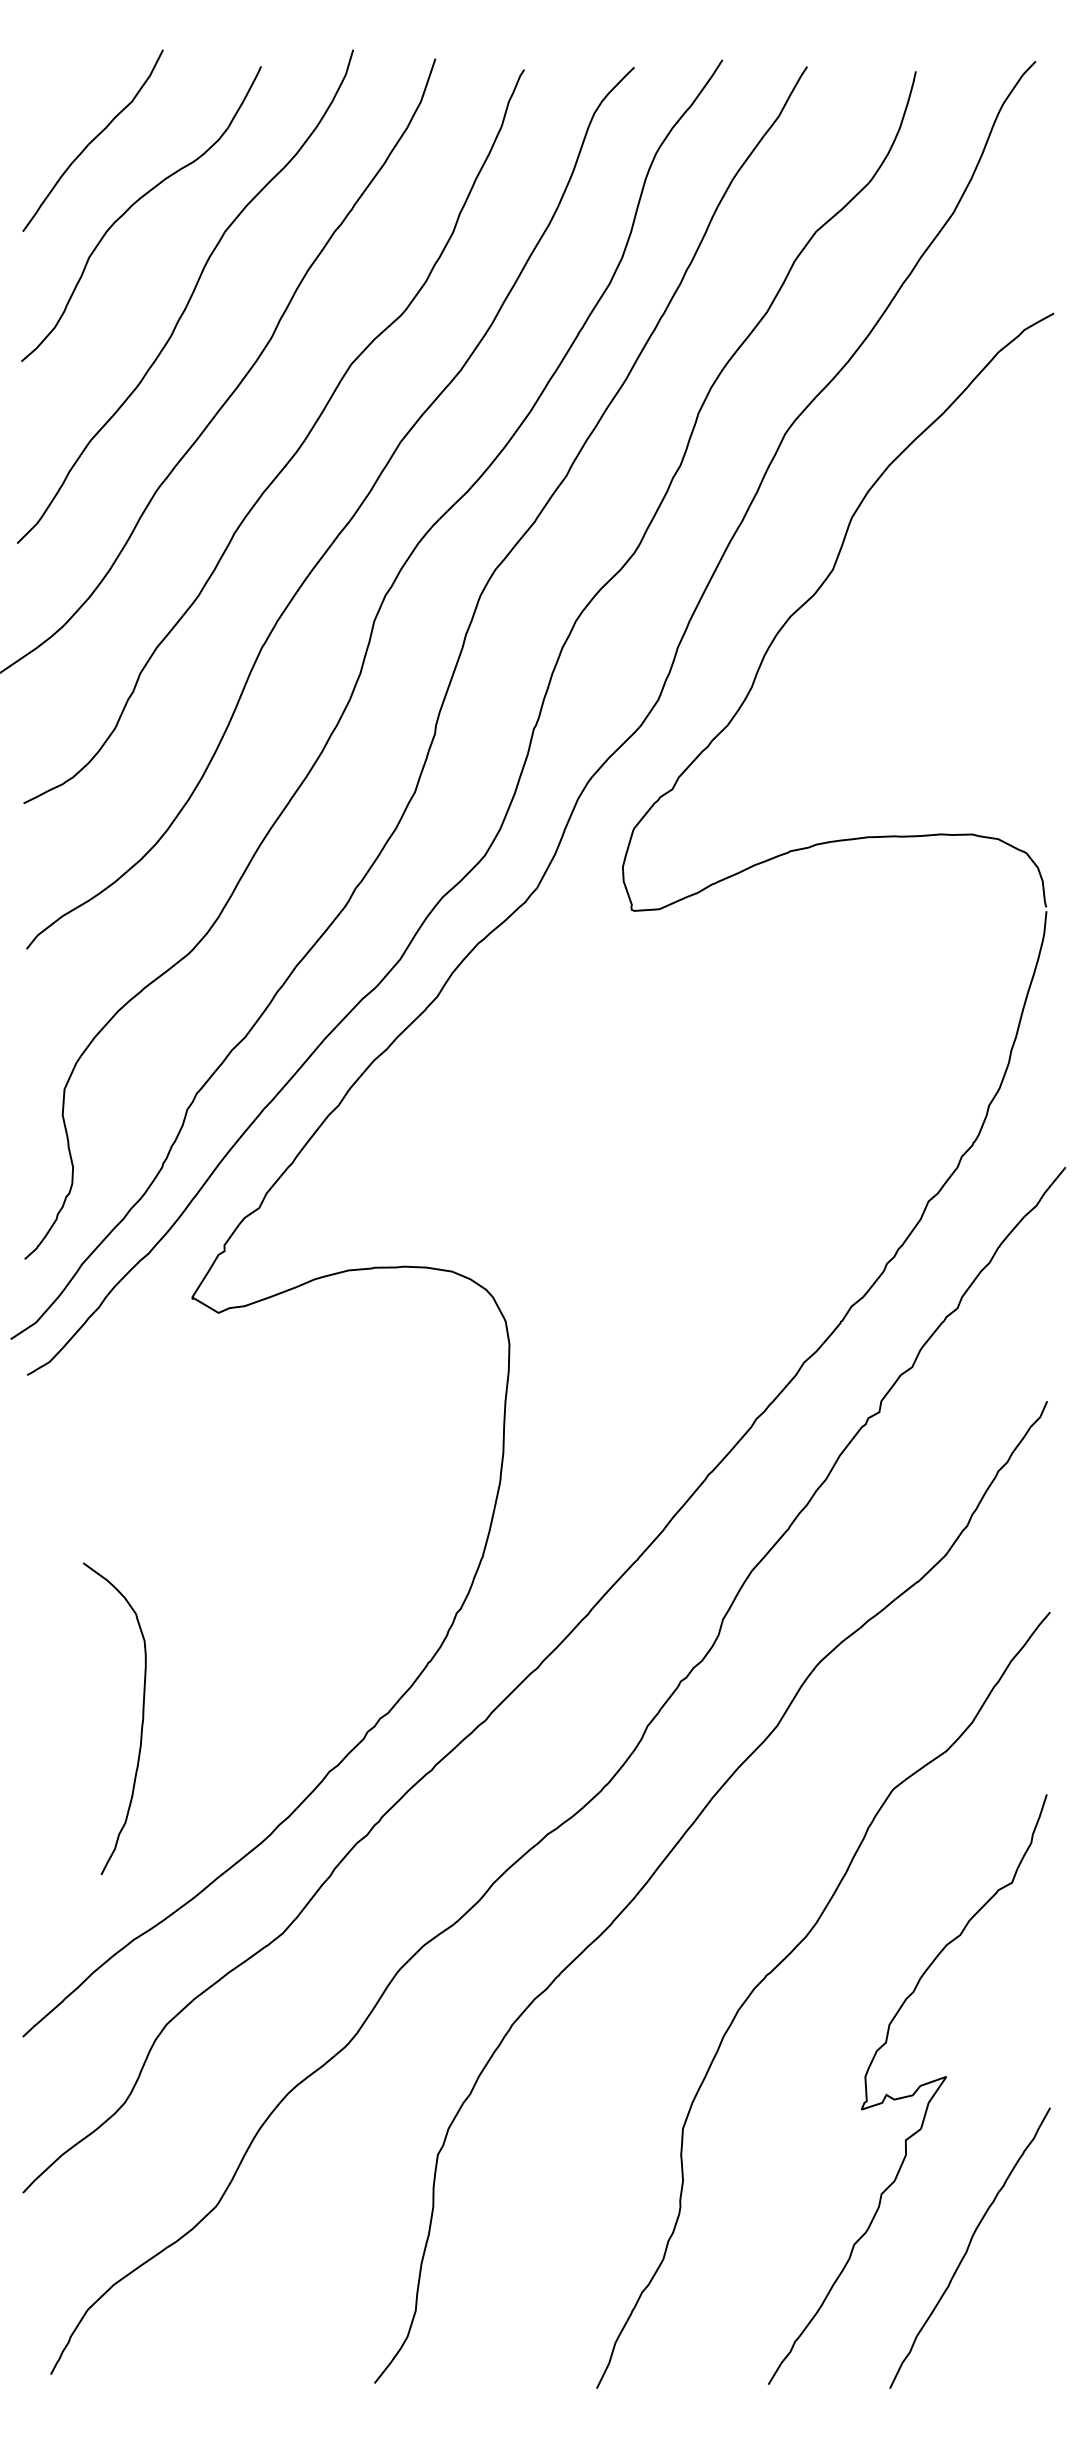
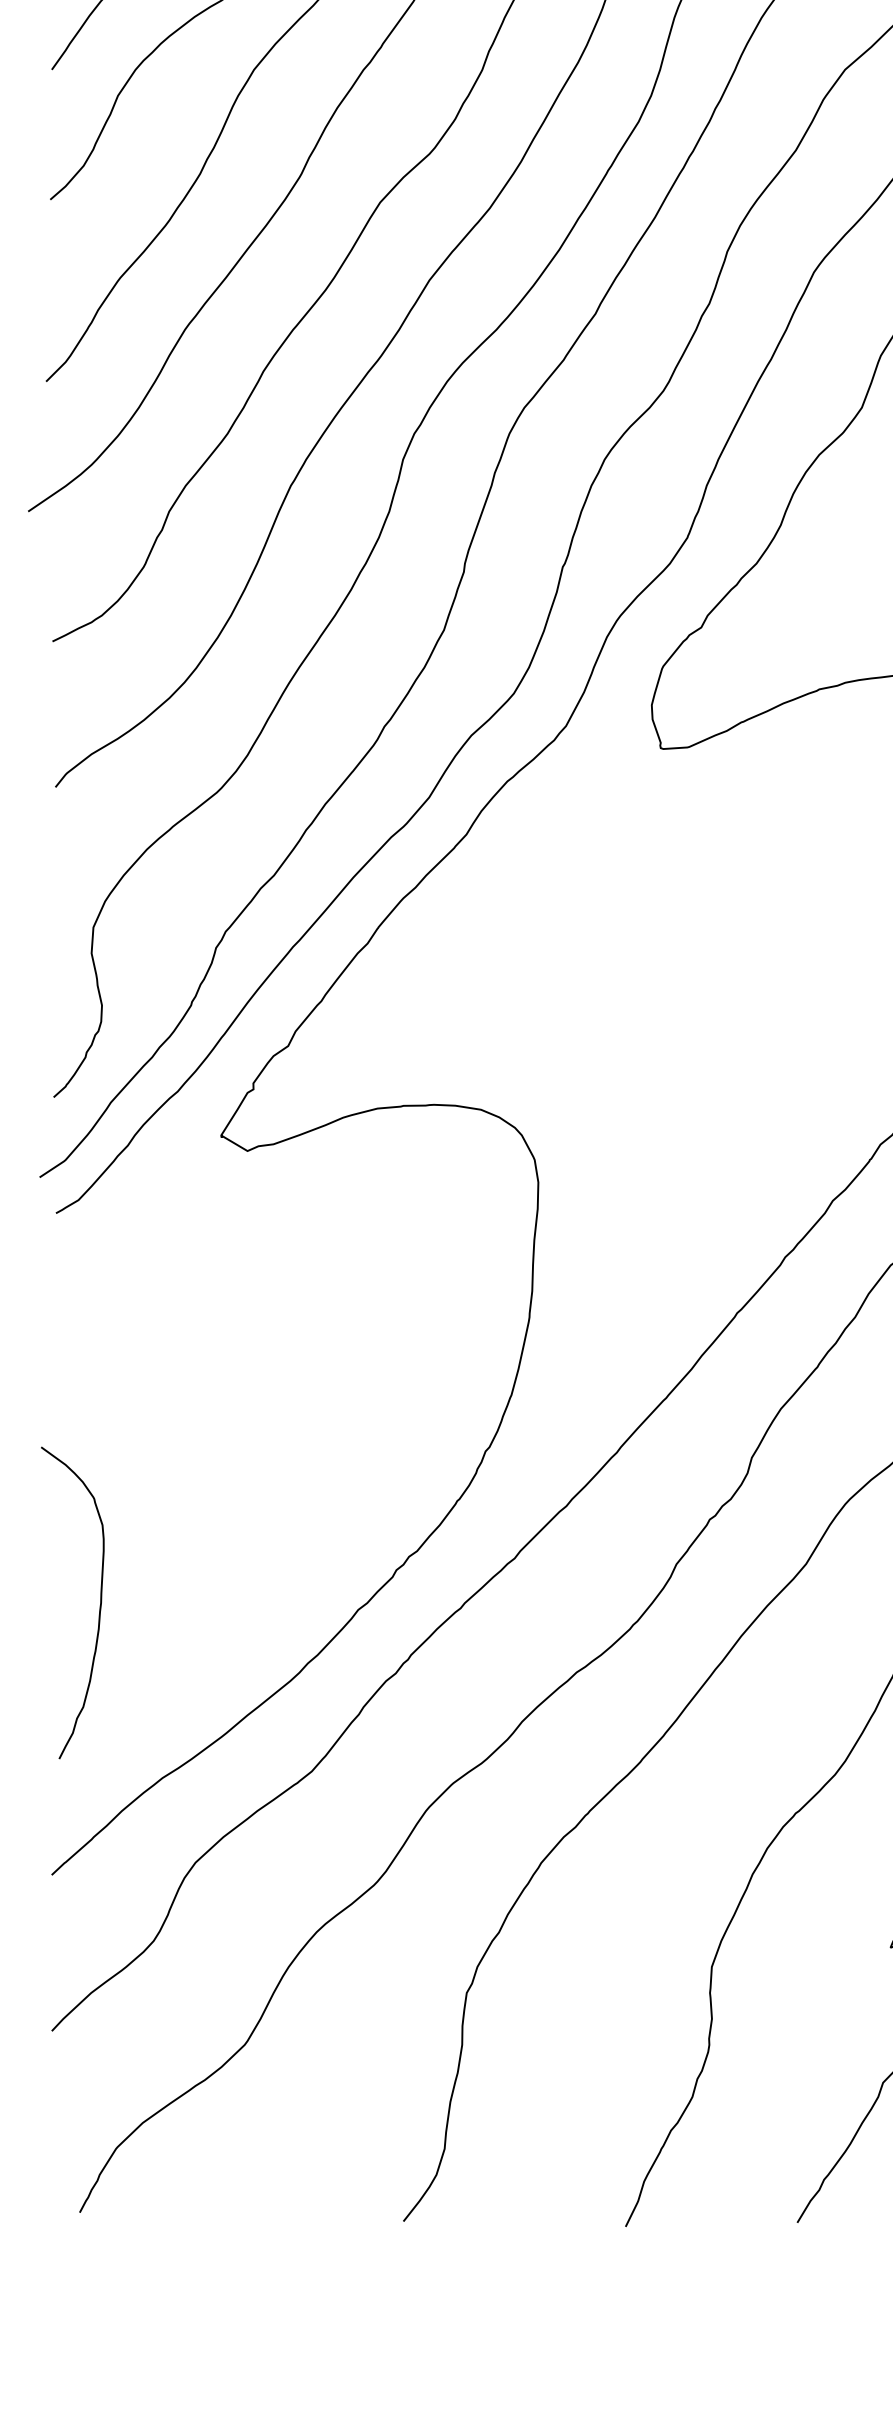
curve: (141, 1722) -> (99, 1606), moved

